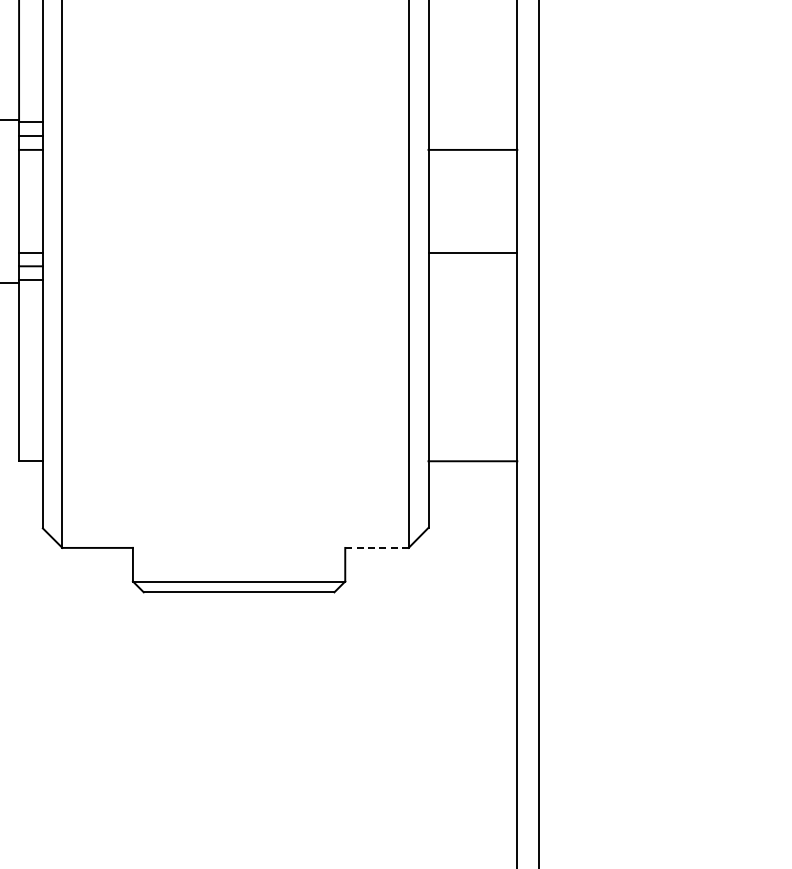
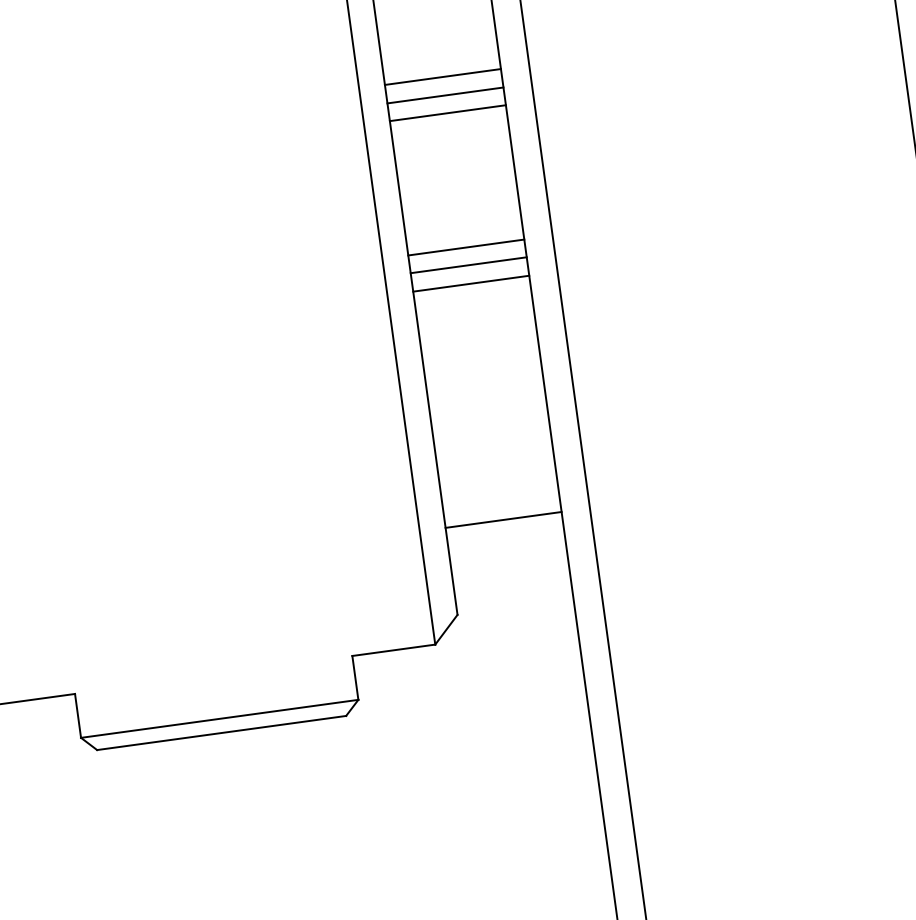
line: (472, 122) -> (442, 77), added
line: (472, 136) -> (444, 95), added
line: (472, 266) -> (468, 265), added
line: (472, 280) -> (470, 283), added
line: (376, 547) -> (393, 649), dashed -> solid

